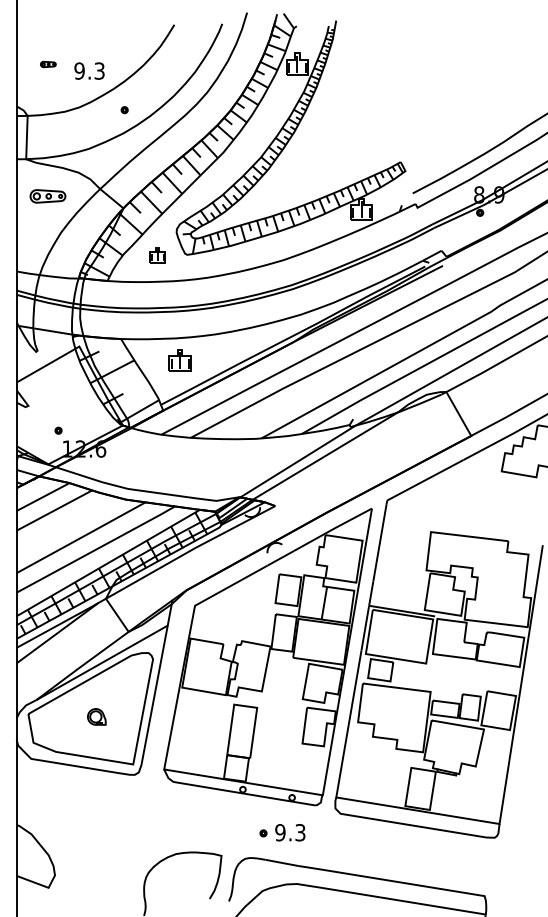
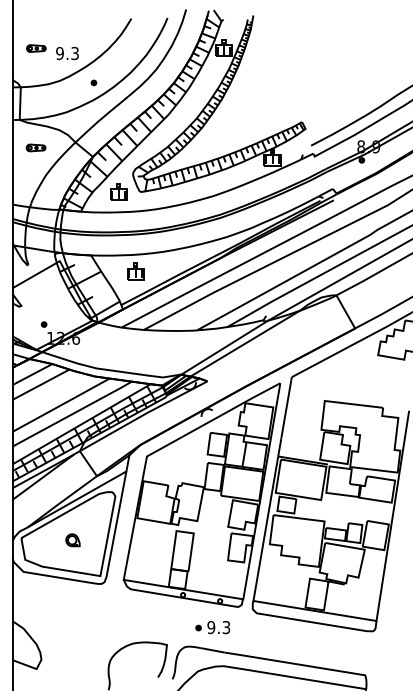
part: (48, 64) -> (36, 48), size x1.67
part: (47, 195) -> (35, 147), size x0.71
part: (157, 254) -> (118, 191), size x1.43

